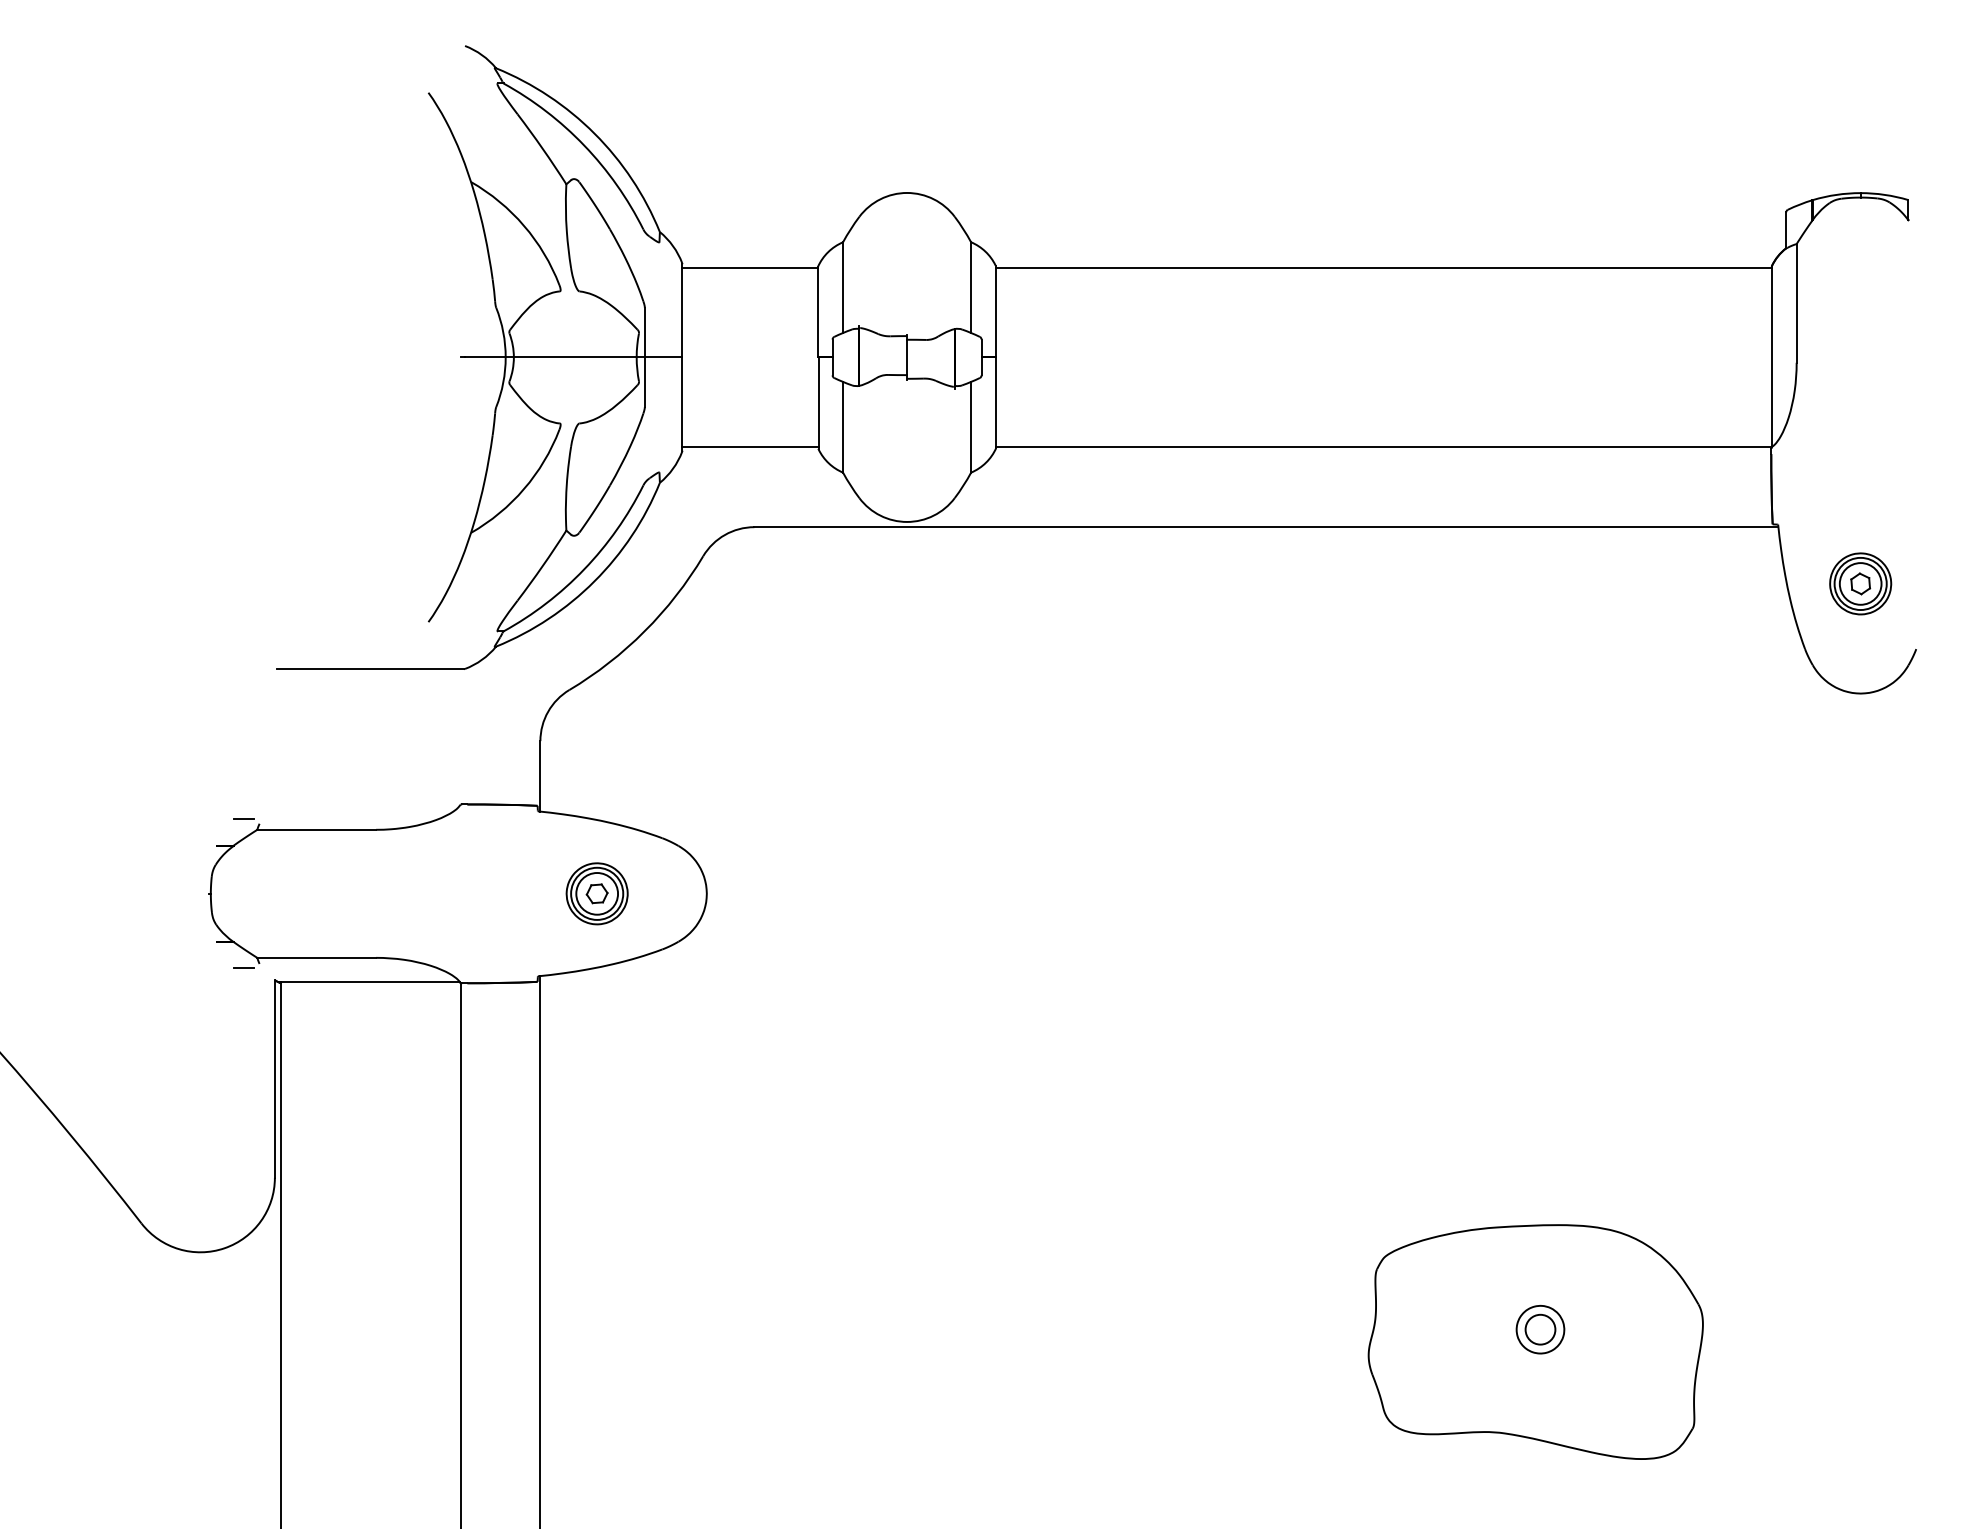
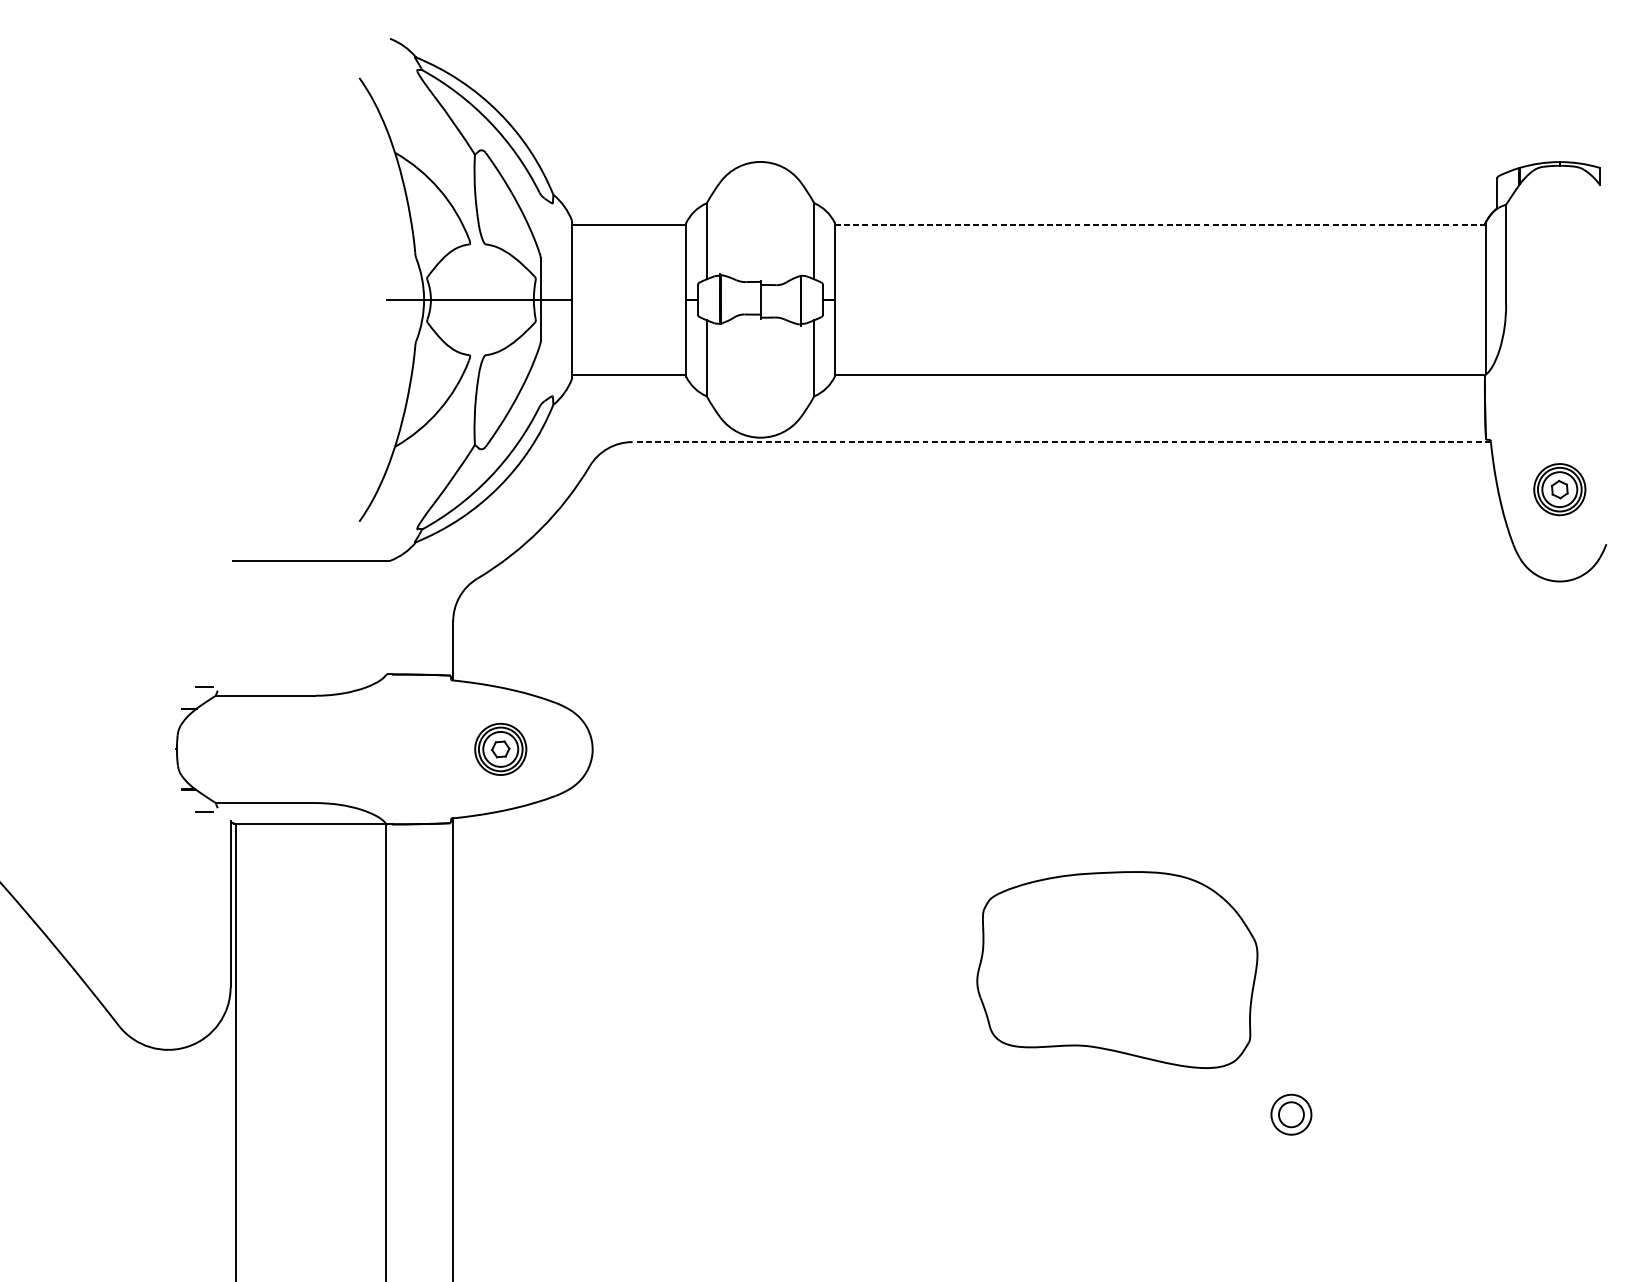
line: (1384, 267) -> (1160, 224), solid -> dashed
line: (1265, 527) -> (1060, 442), solid -> dashed
part: (1535, 1341) -> (1117, 969), moved

